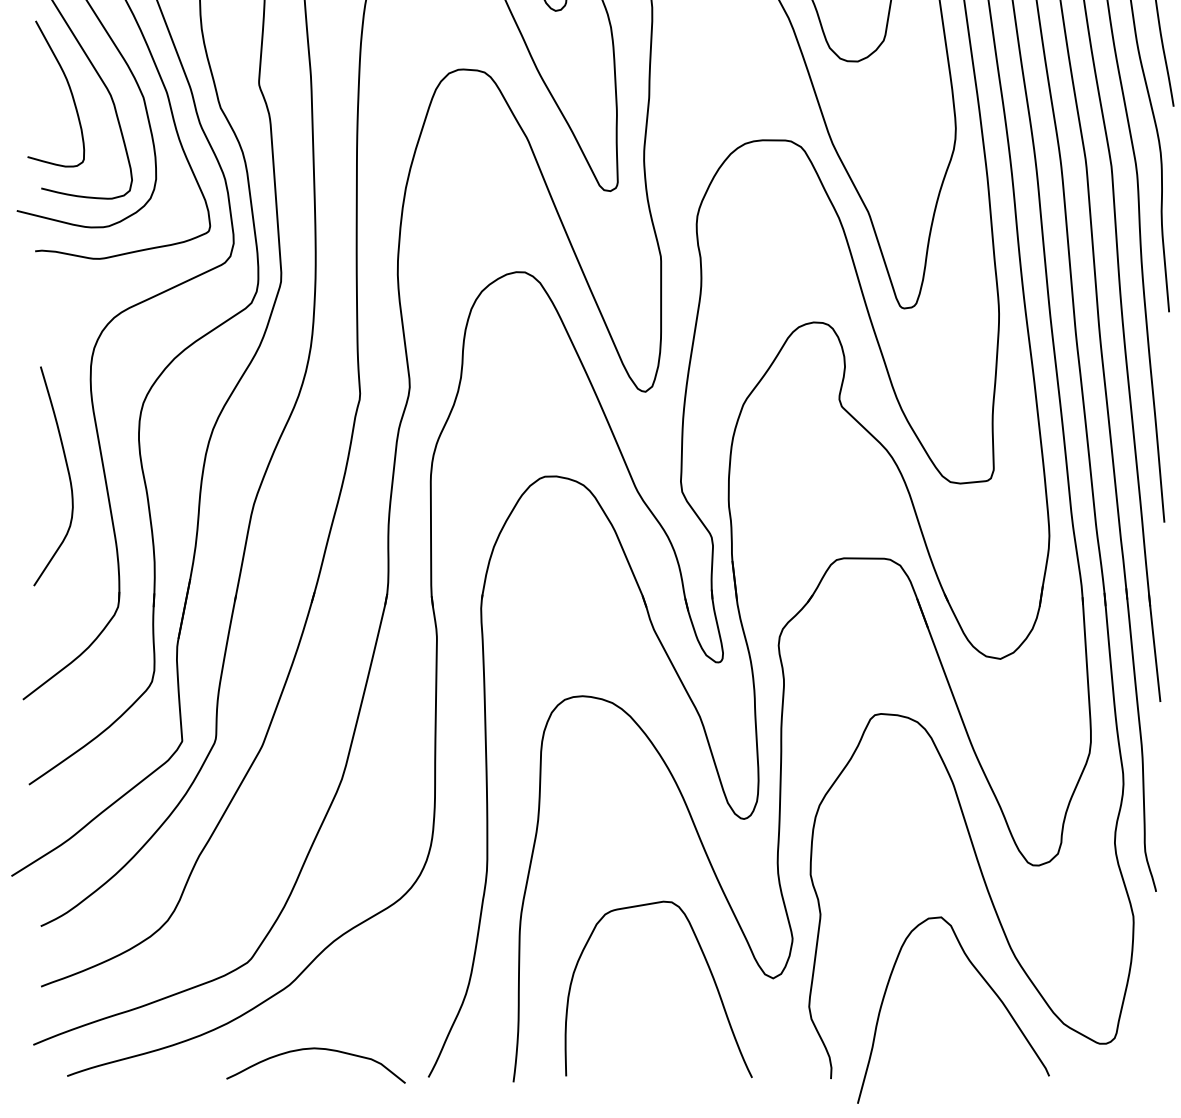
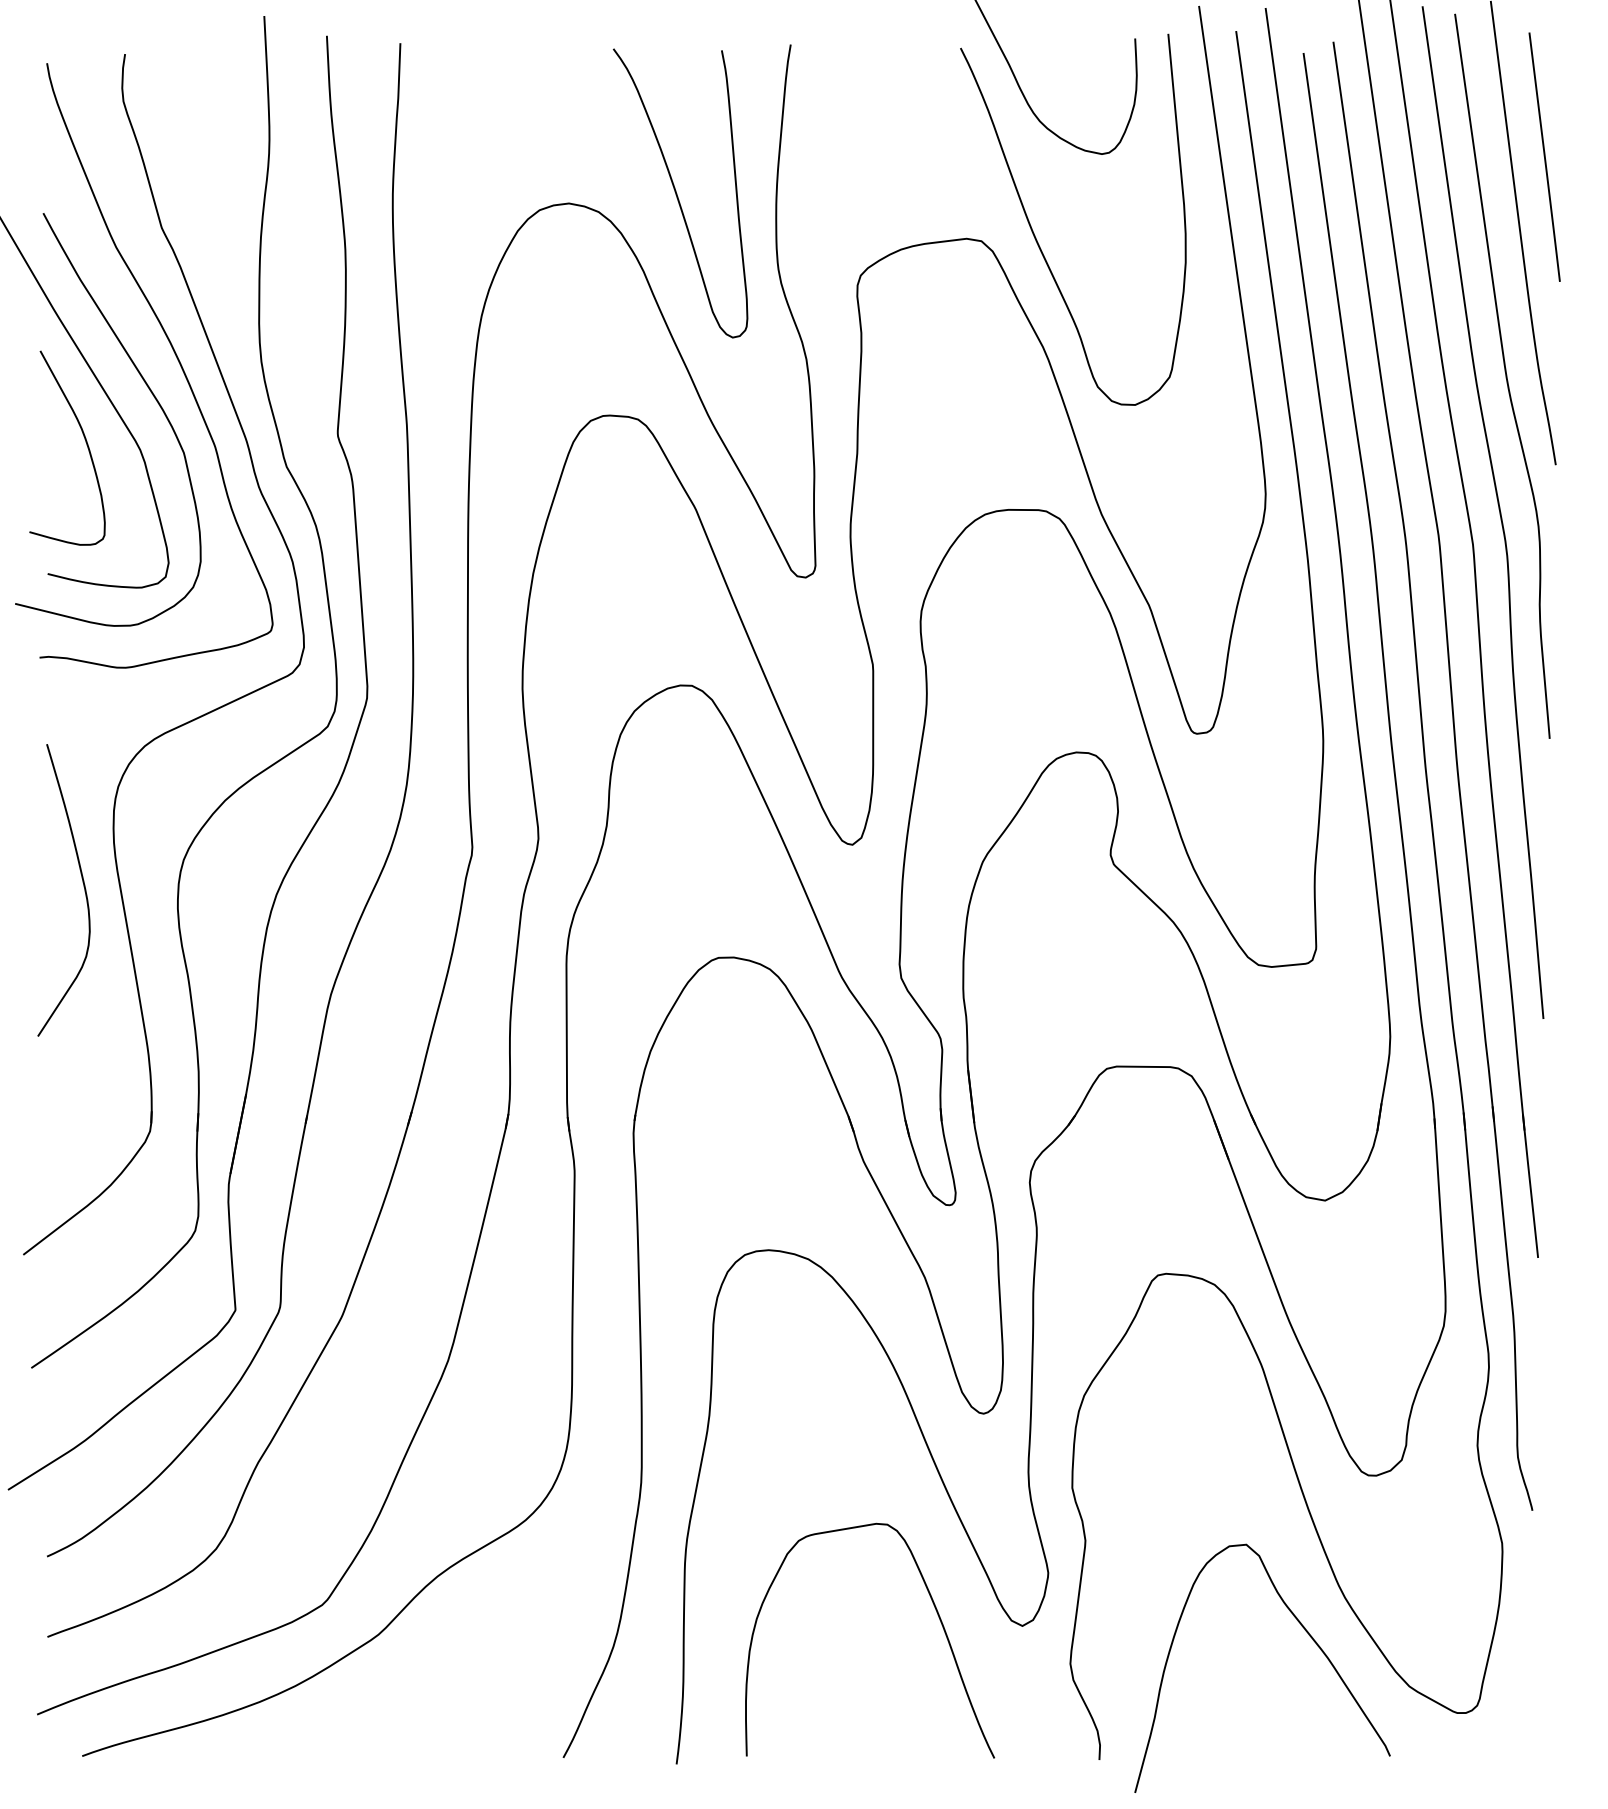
curve: (68, 474) -> (83, 887), moved
curve: (315, 1049) -> (413, 1720), removed

